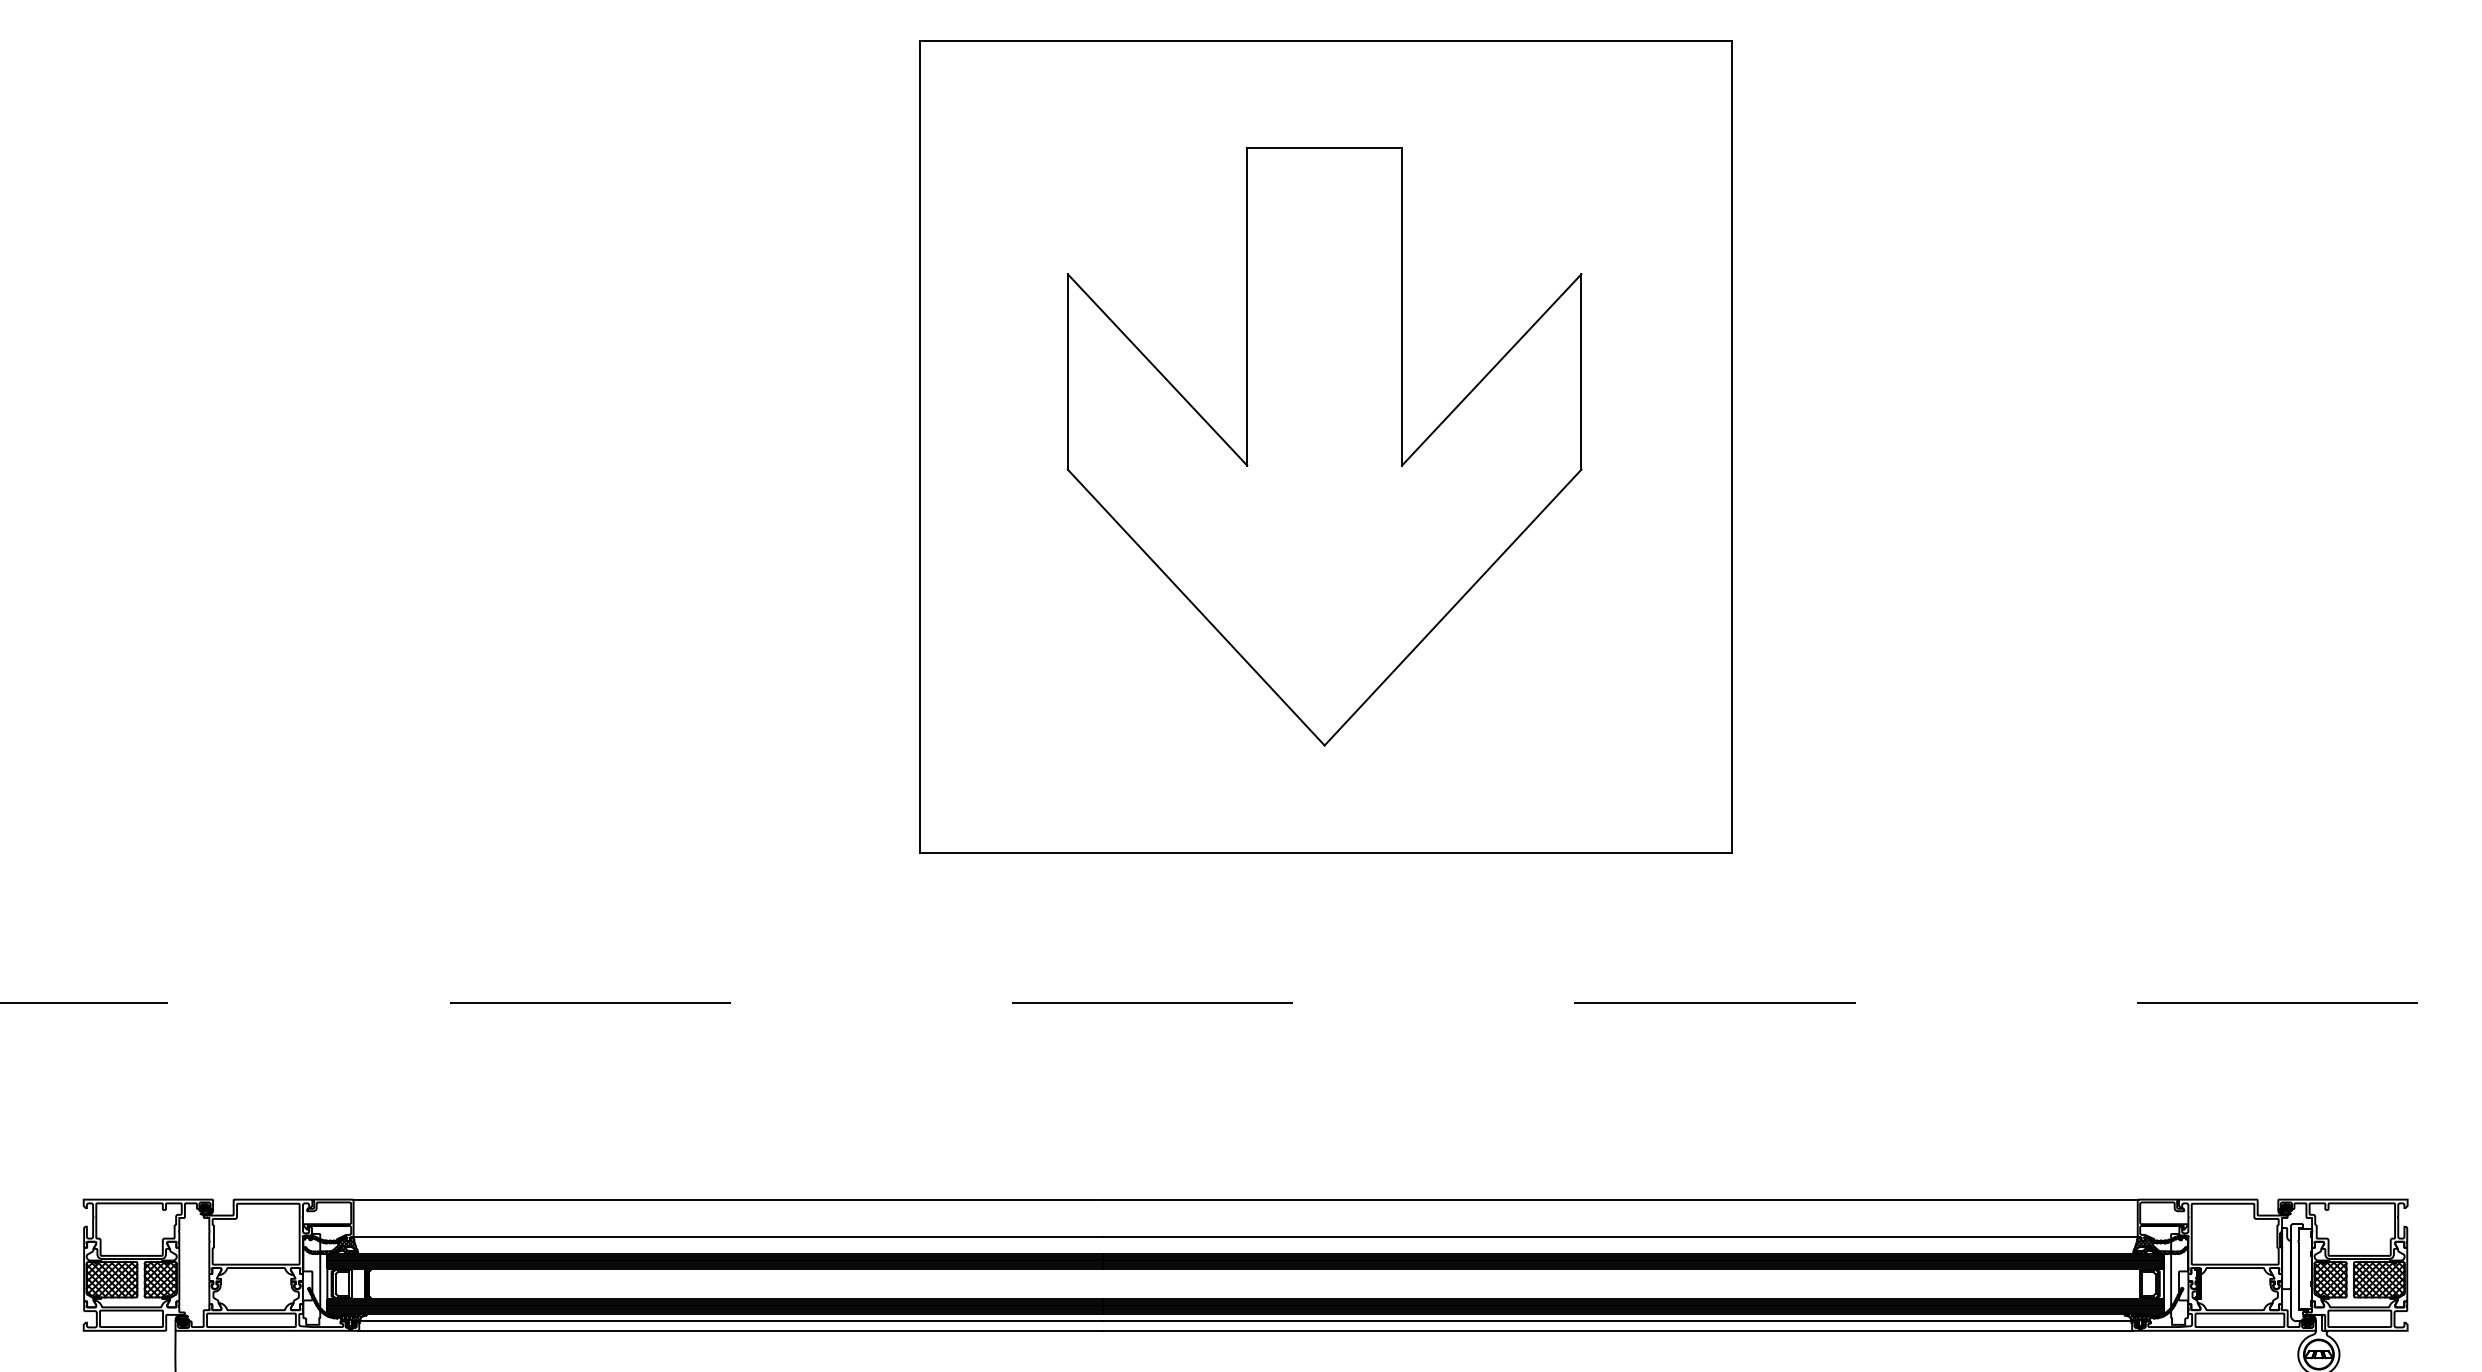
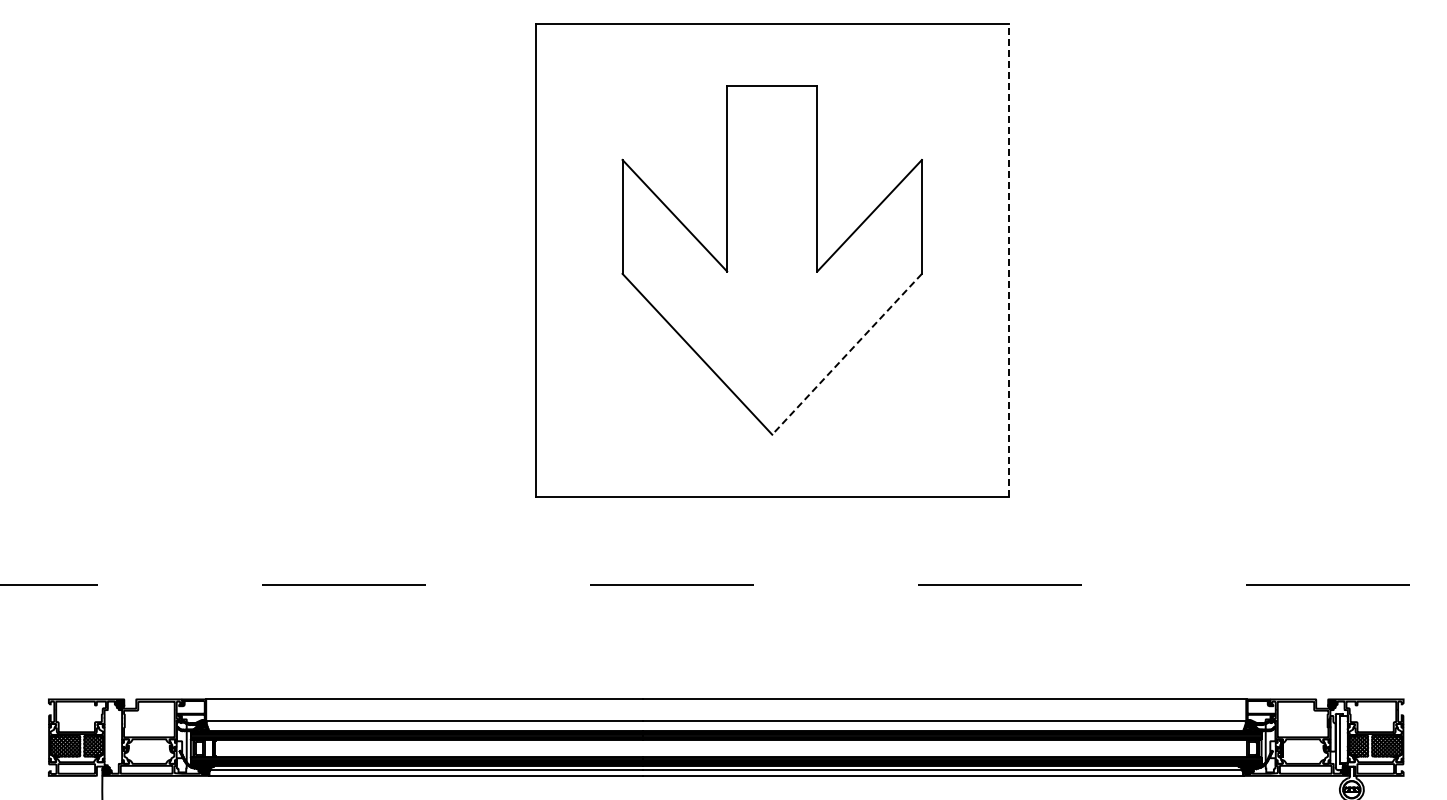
line: (1731, 446) -> (1009, 260), solid -> dashed
line: (1453, 607) -> (847, 354), solid -> dashed

